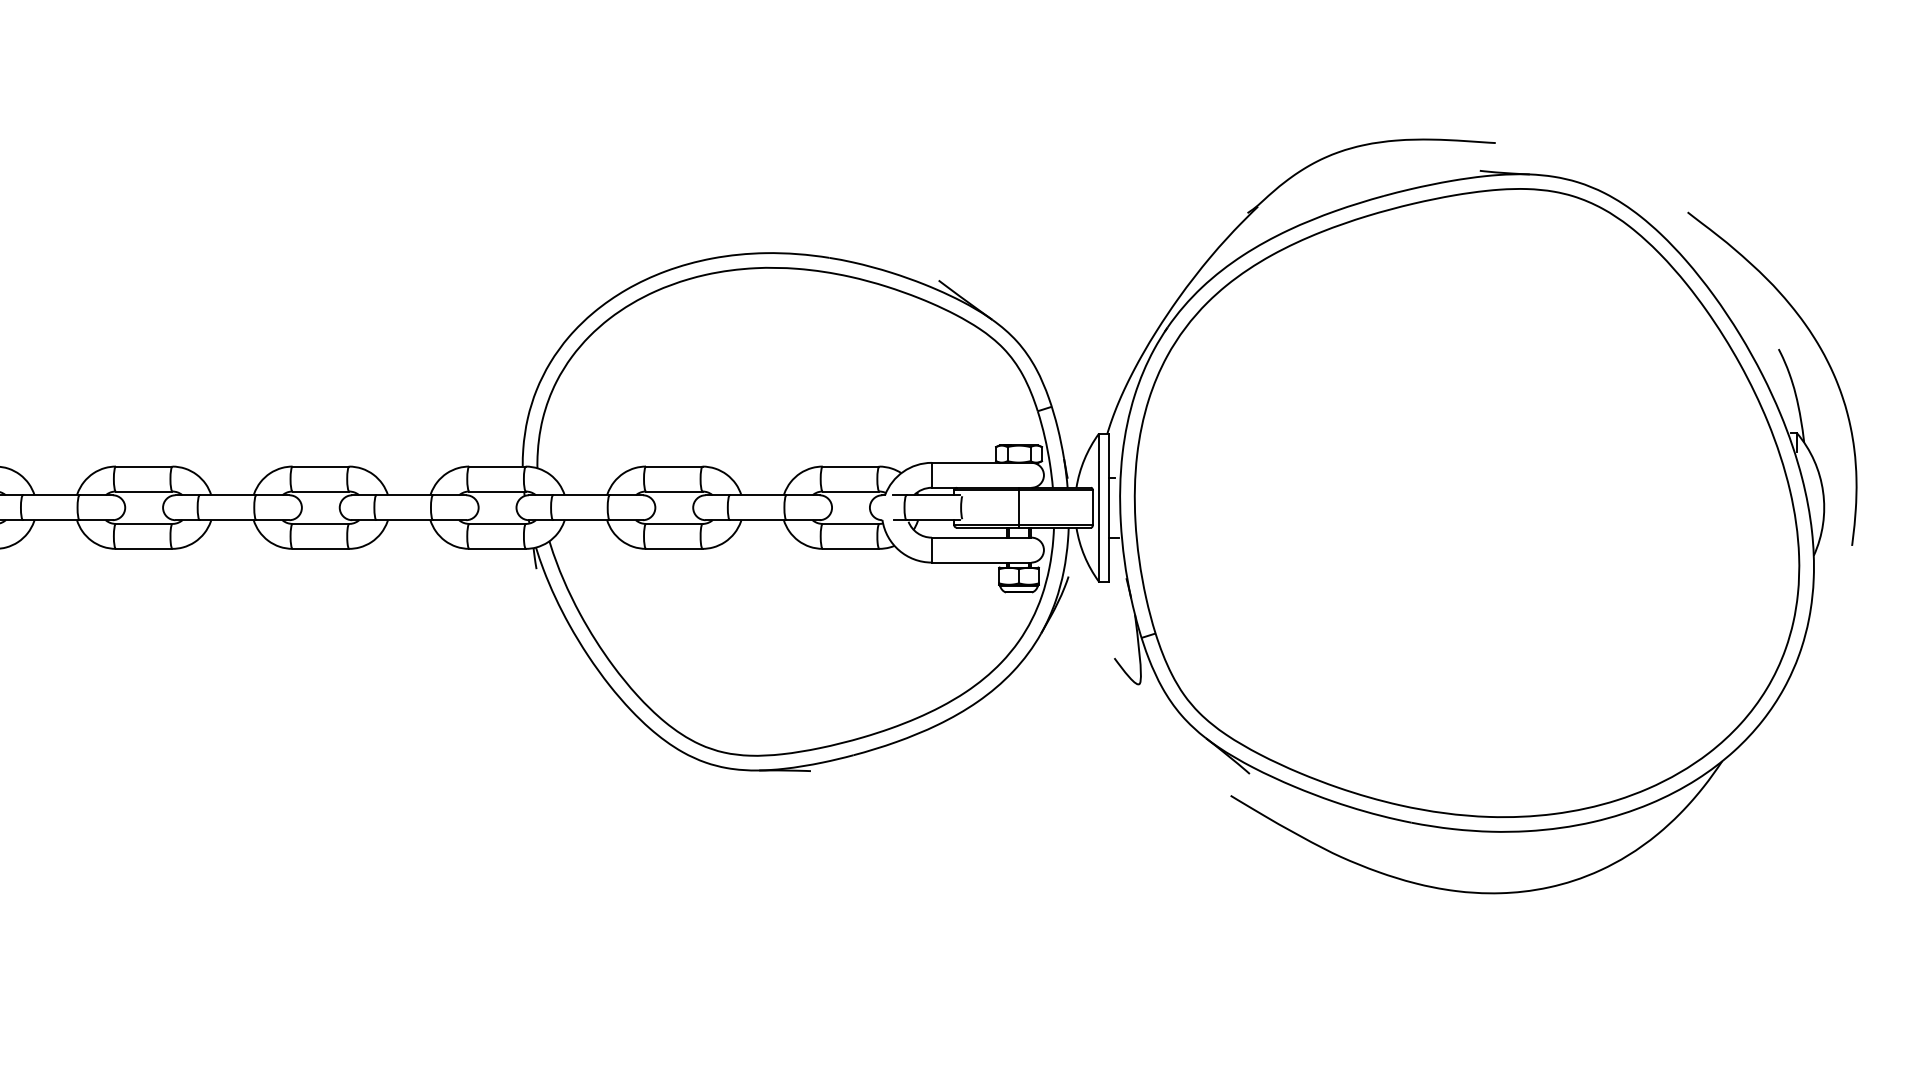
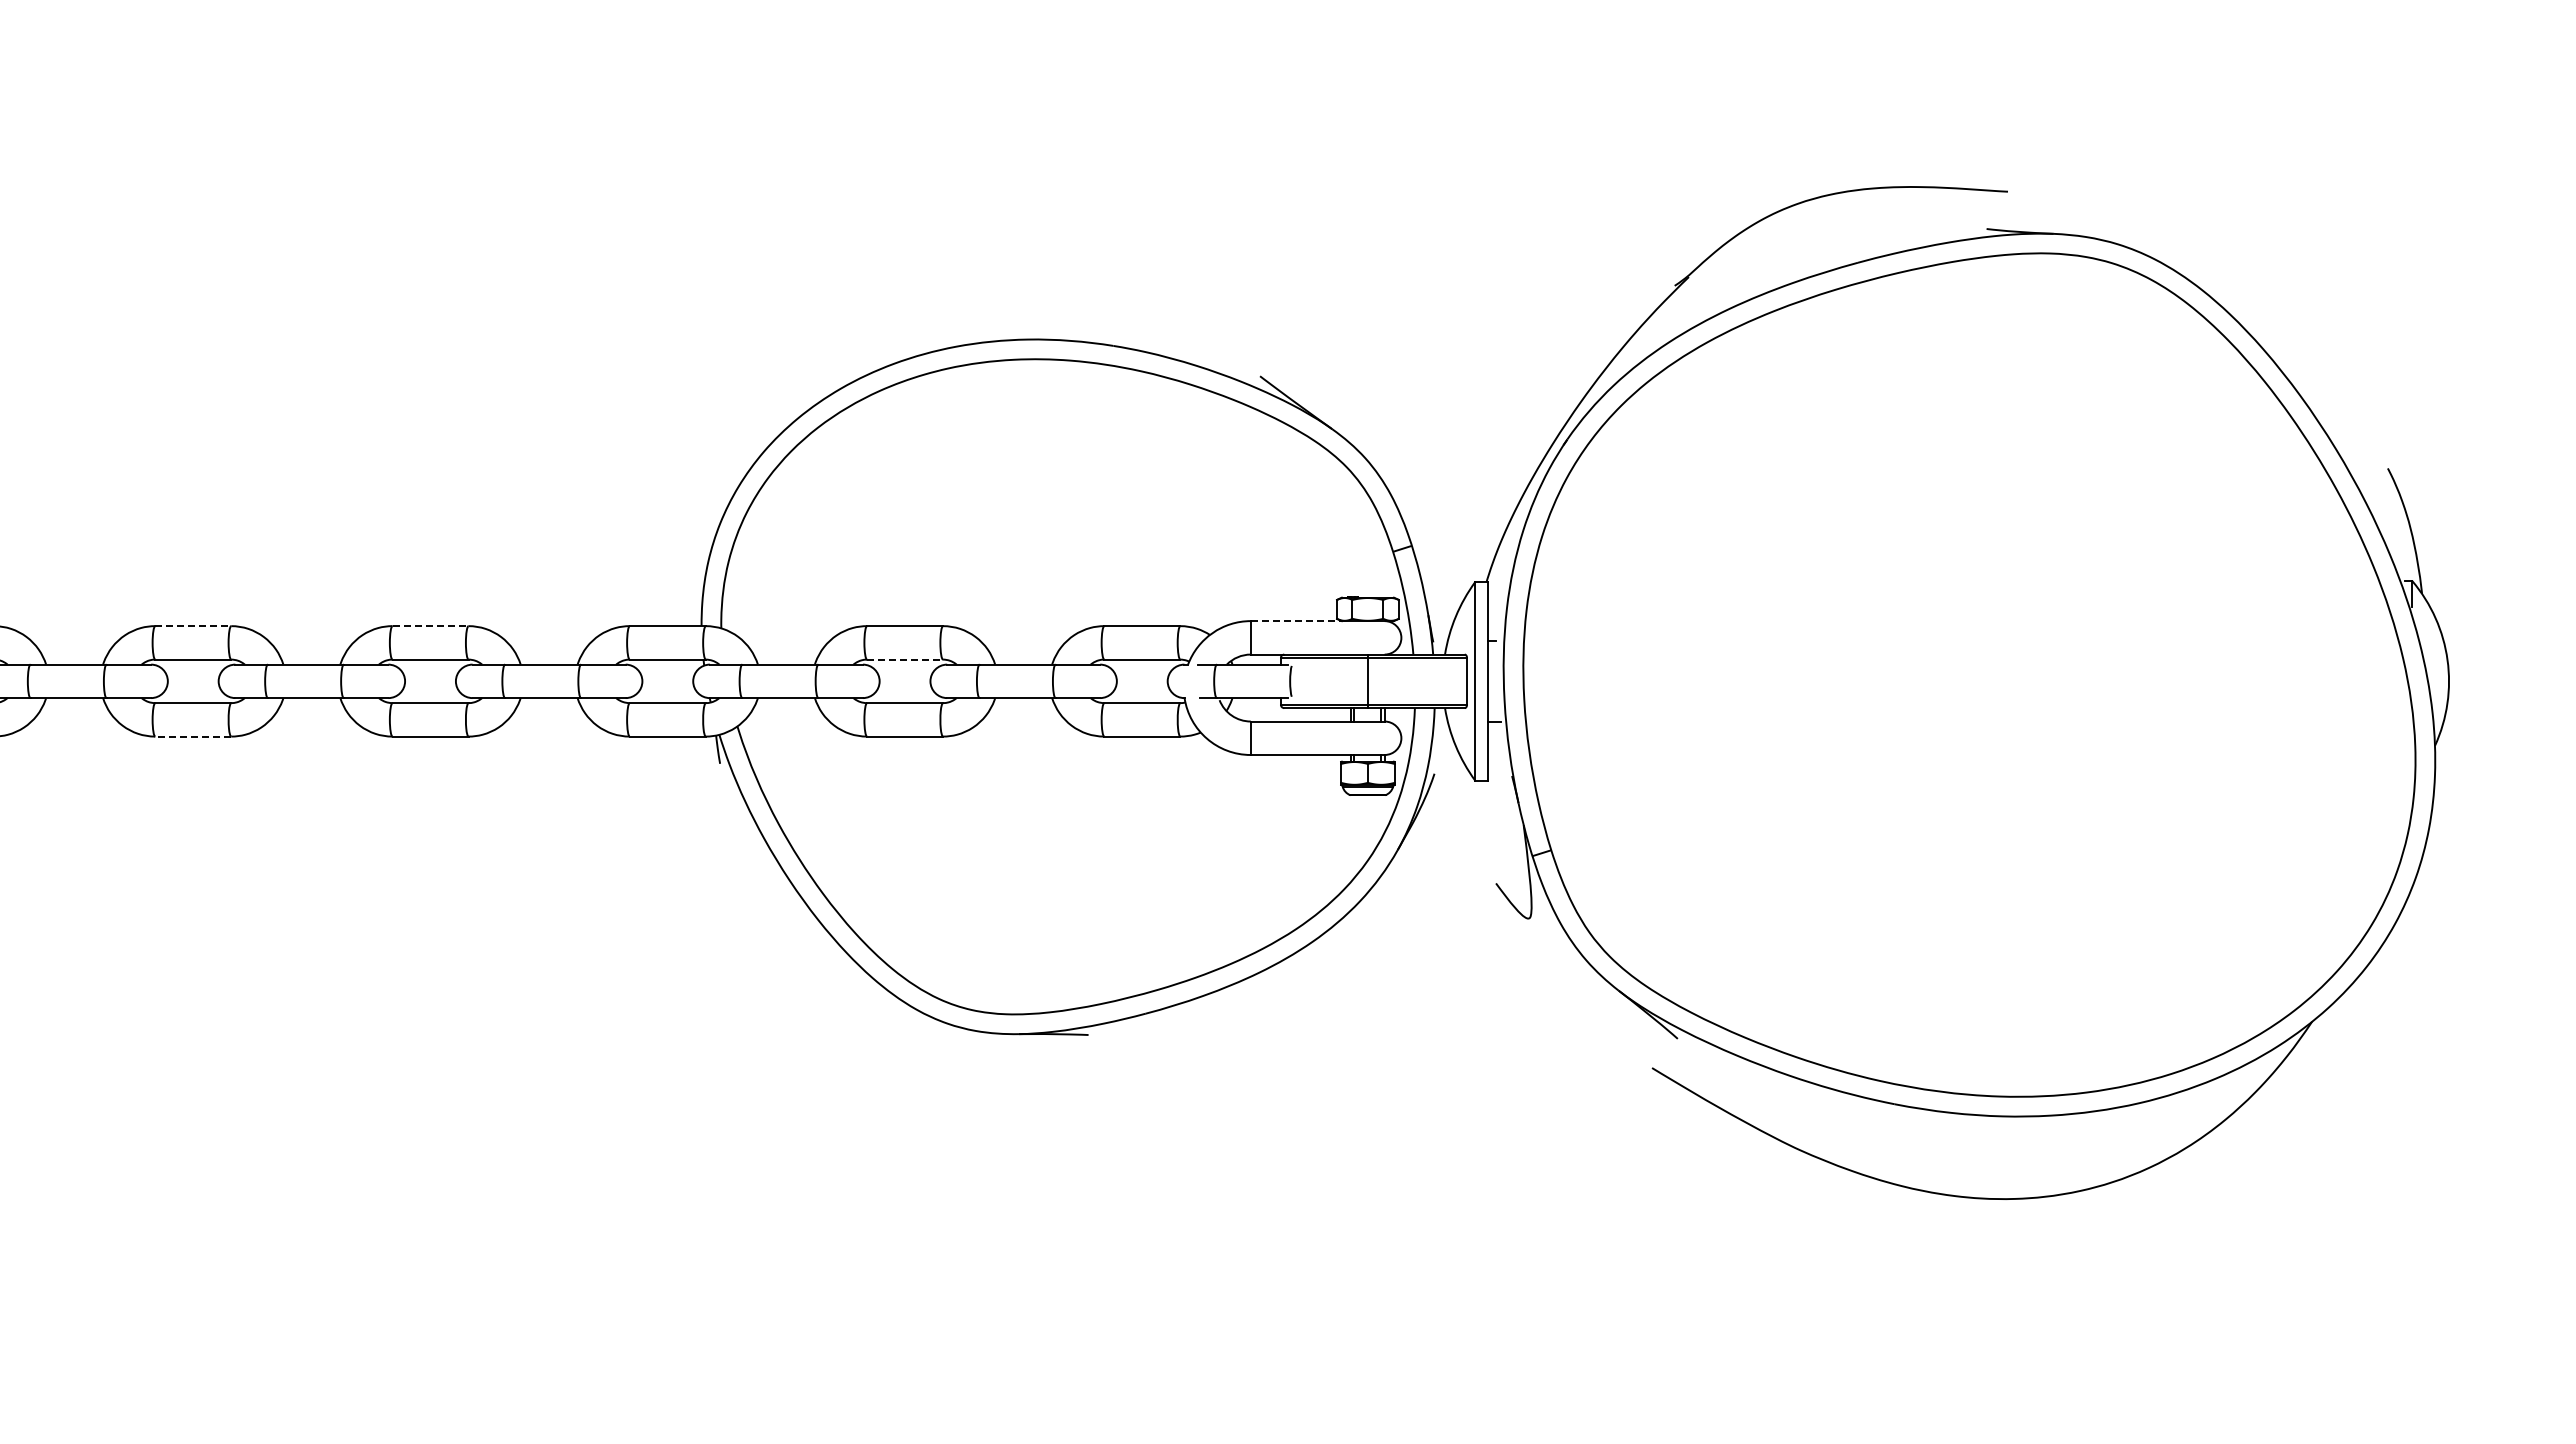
curve: (1820, 350) -> (2444, 470), removed
line: (965, 463) -> (1296, 621), solid -> dashed
line: (144, 466) -> (193, 626), solid -> dashed
line: (321, 466) -> (431, 626), solid -> dashed
line: (674, 491) -> (905, 659), solid -> dashed
line: (144, 548) -> (193, 736), solid -> dashed

